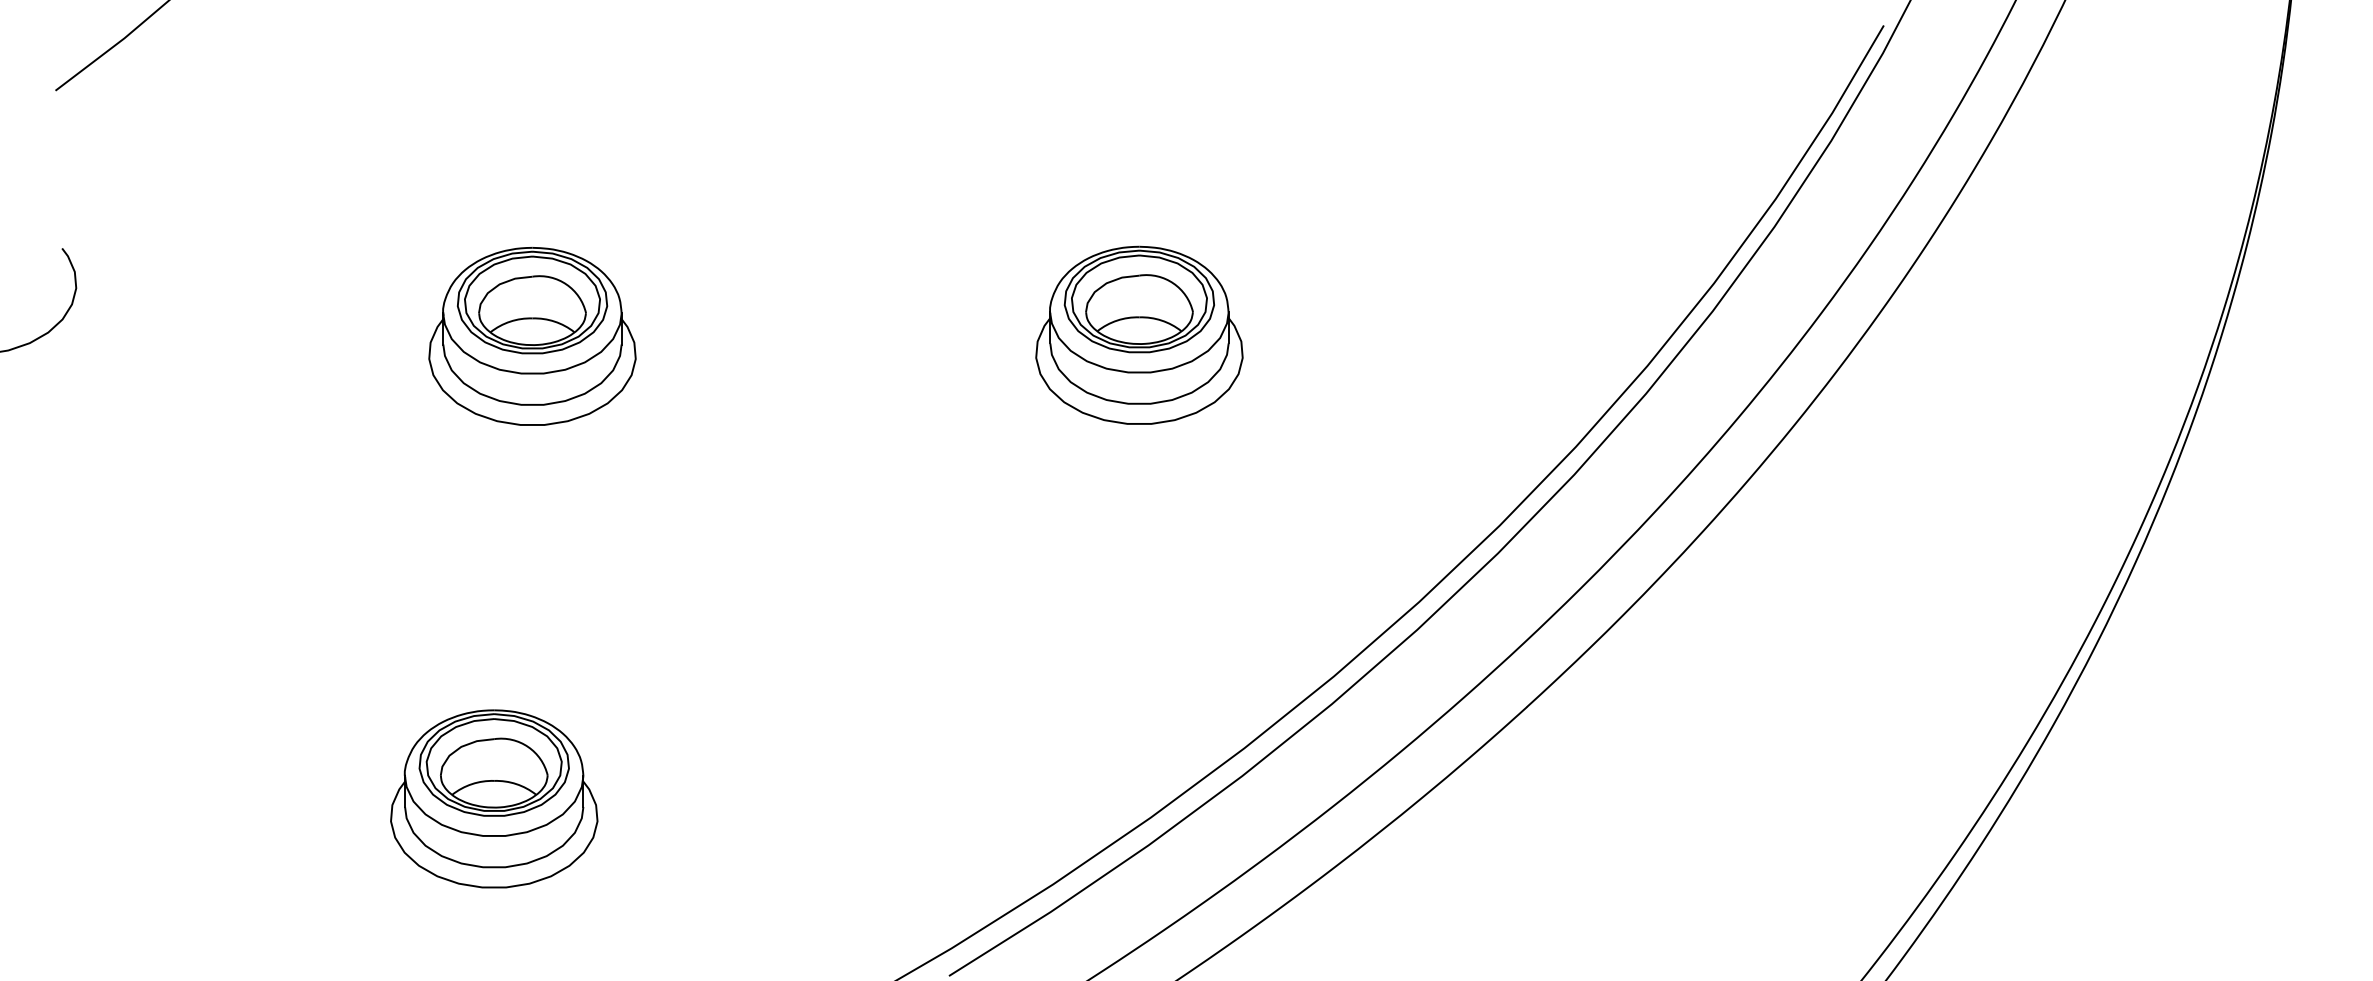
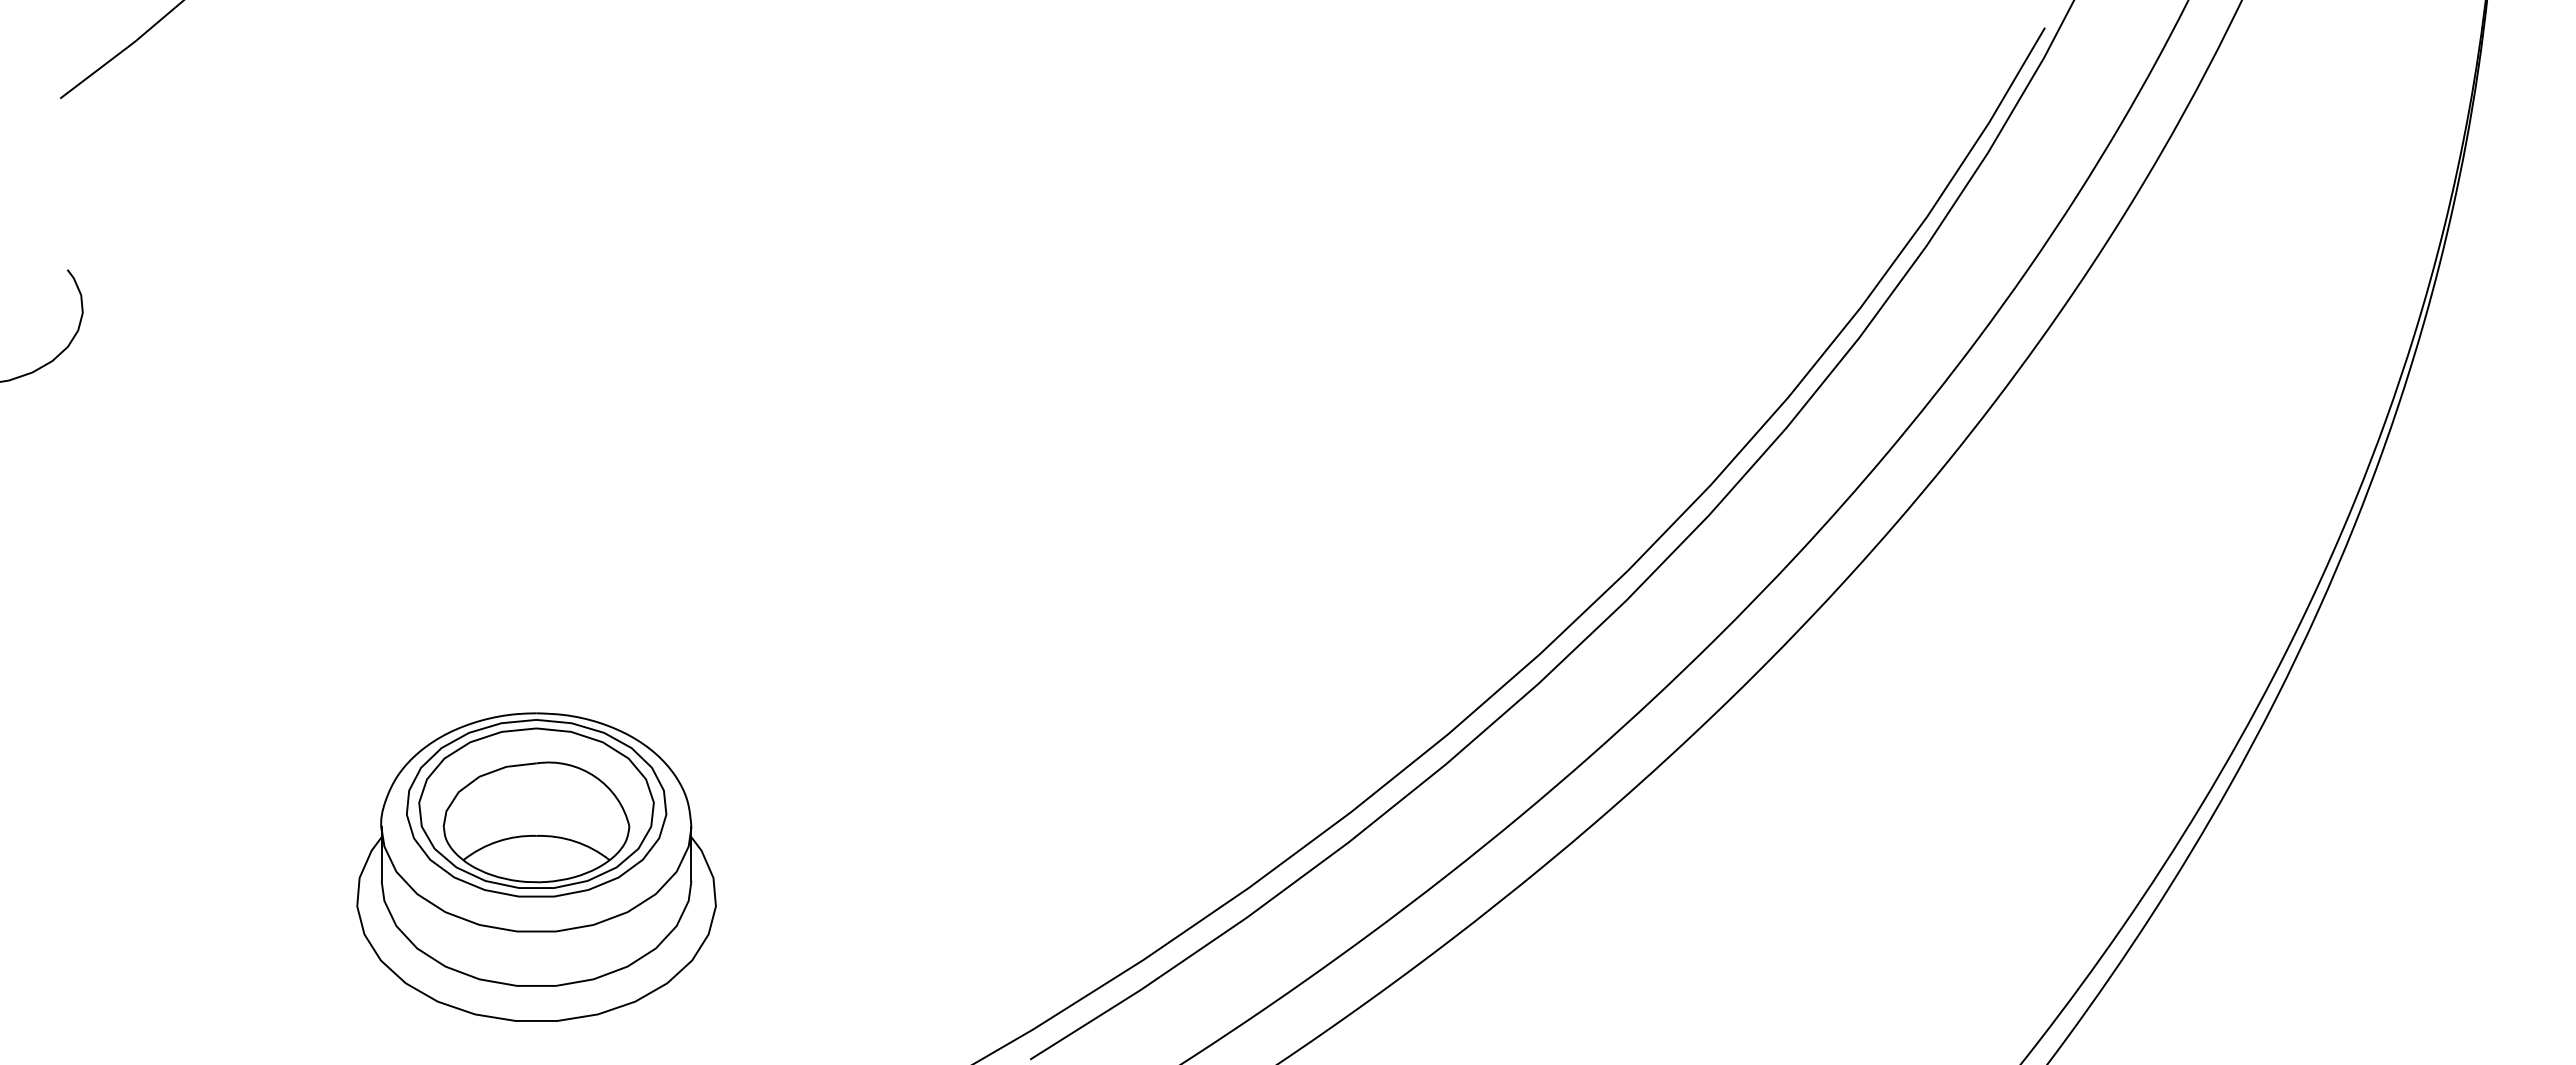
part: (1139, 335) -> (1236, 364), removed
part: (531, 336) -> (577, 365), removed
part: (494, 799) -> (536, 867), size x1.6

